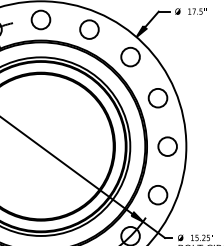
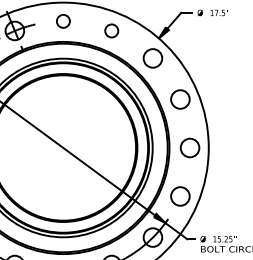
circle: (41, 20) -> (63, 21), size x0.7
circle: (89, 29) -> (111, 30), size x0.7

